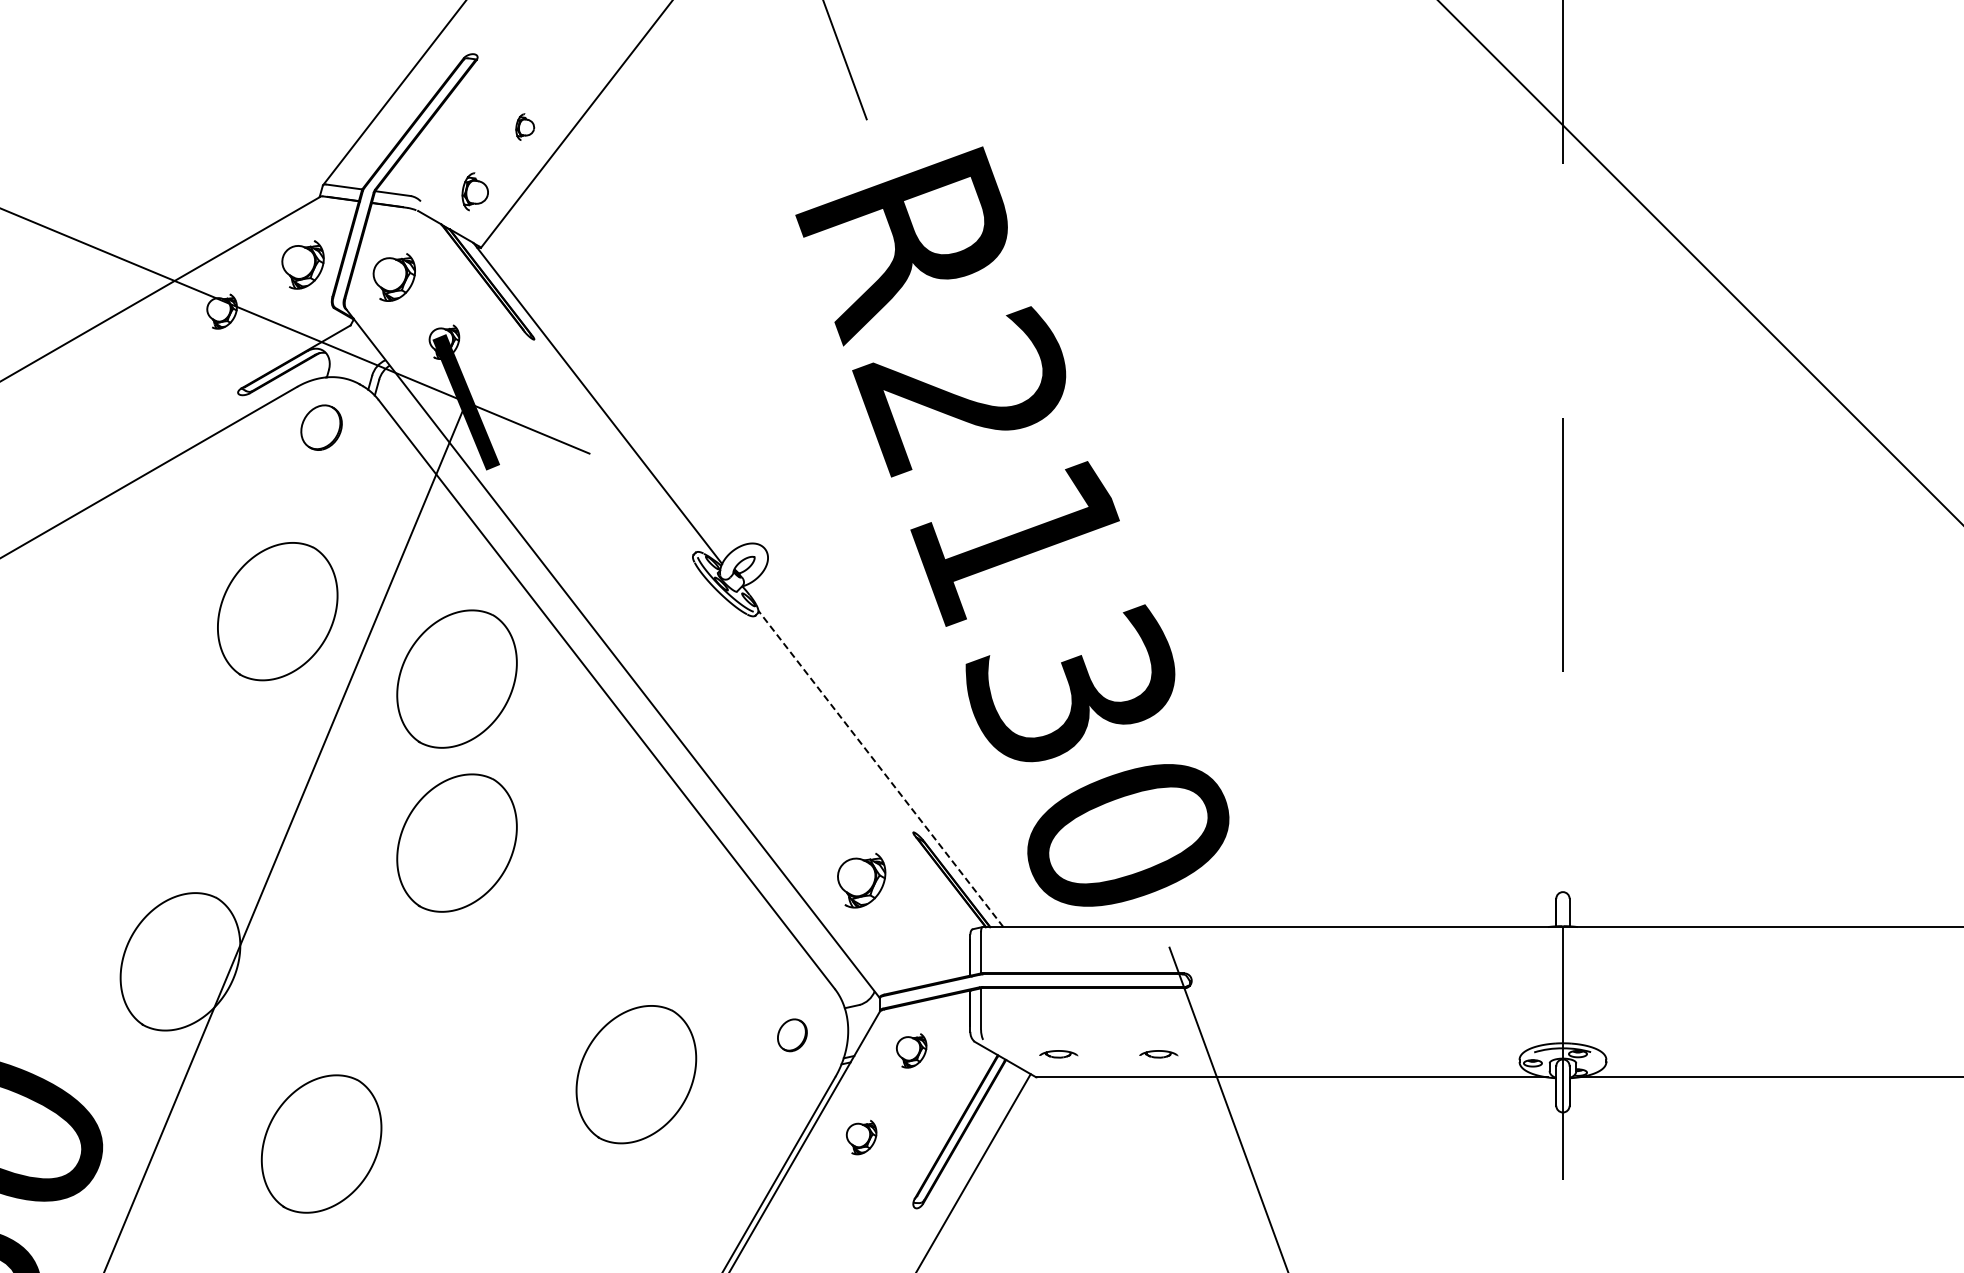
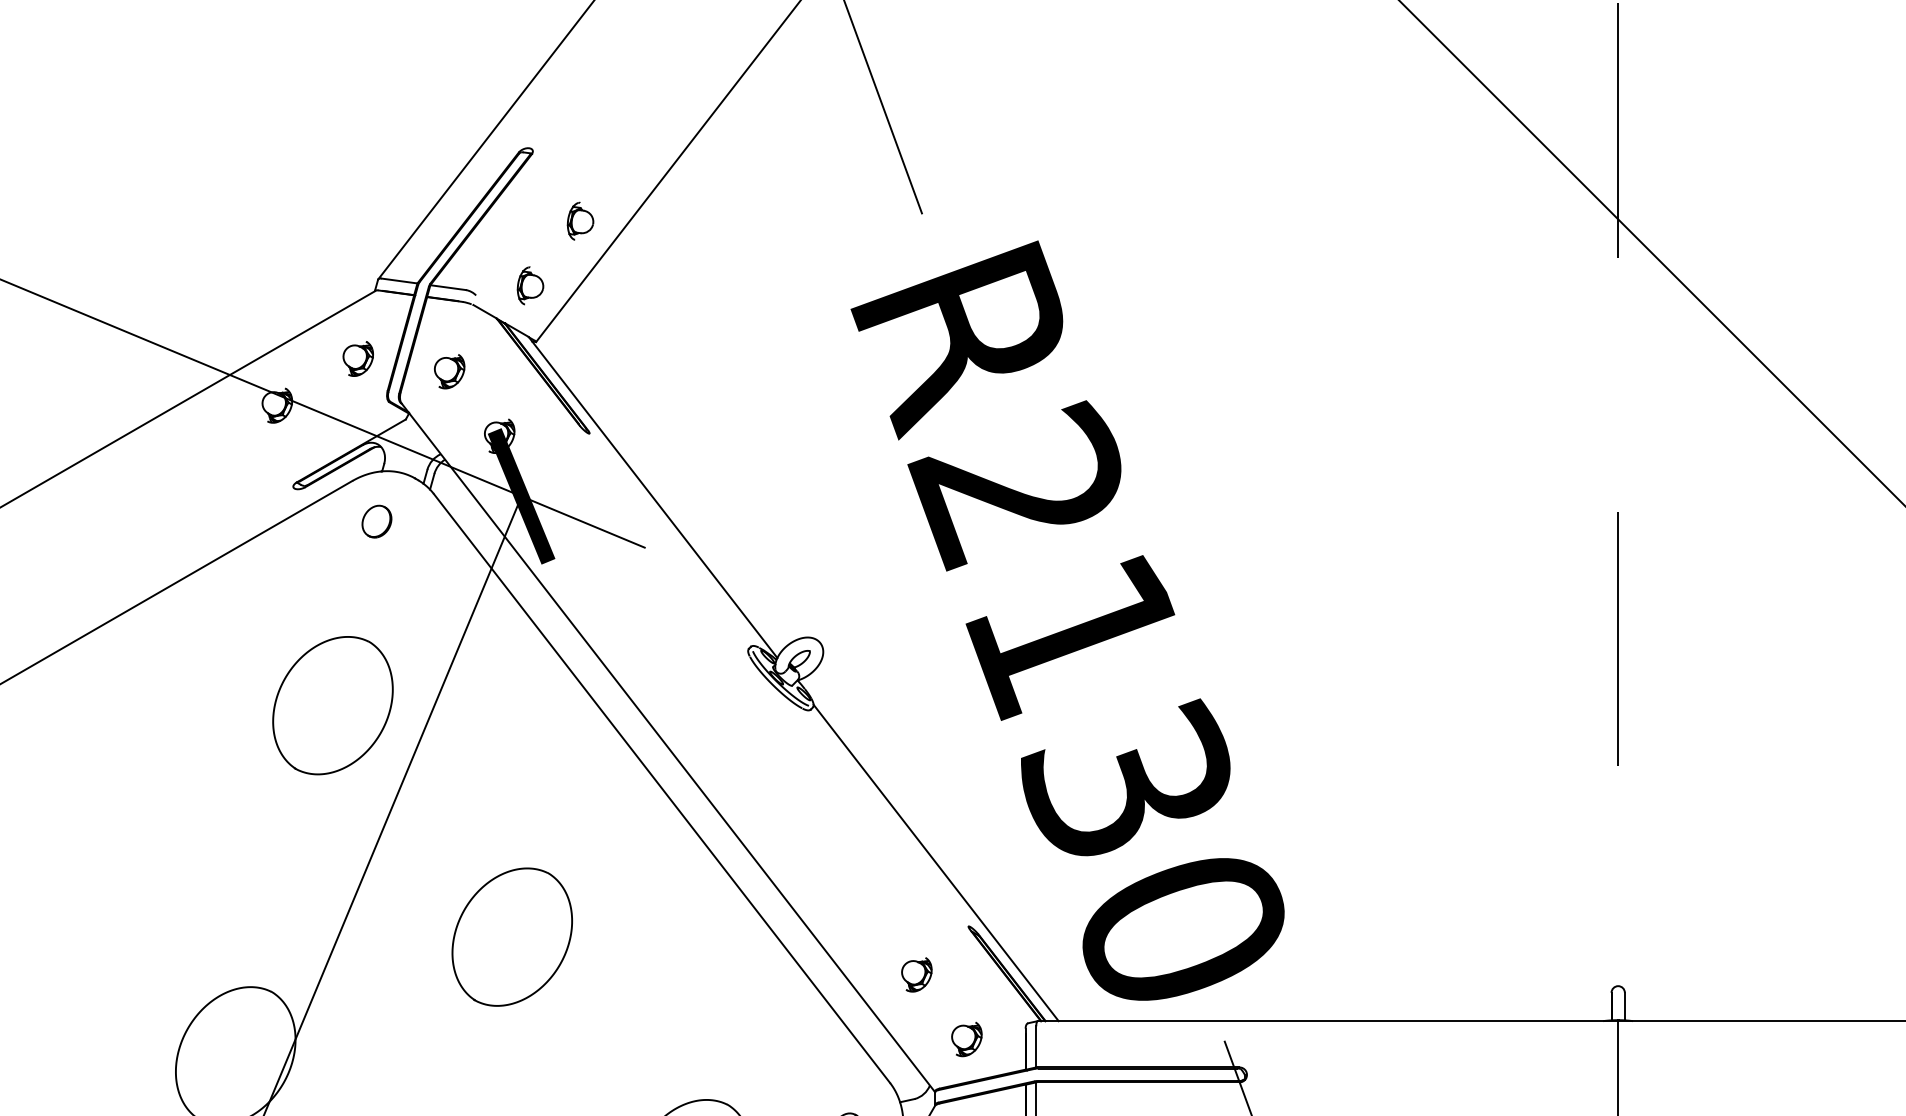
part: (524, 126) -> (579, 220), size x1.43
part: (302, 264) -> (357, 358), size x0.71
part: (394, 277) -> (449, 371), size x0.71
part: (321, 427) -> (376, 521), size x0.71
part: (456, 678) -> (511, 772), removed
line: (880, 768) -> (935, 862), dashed -> solid
part: (861, 880) -> (916, 974), size x0.62
part: (911, 945) -> (966, 1039), added

